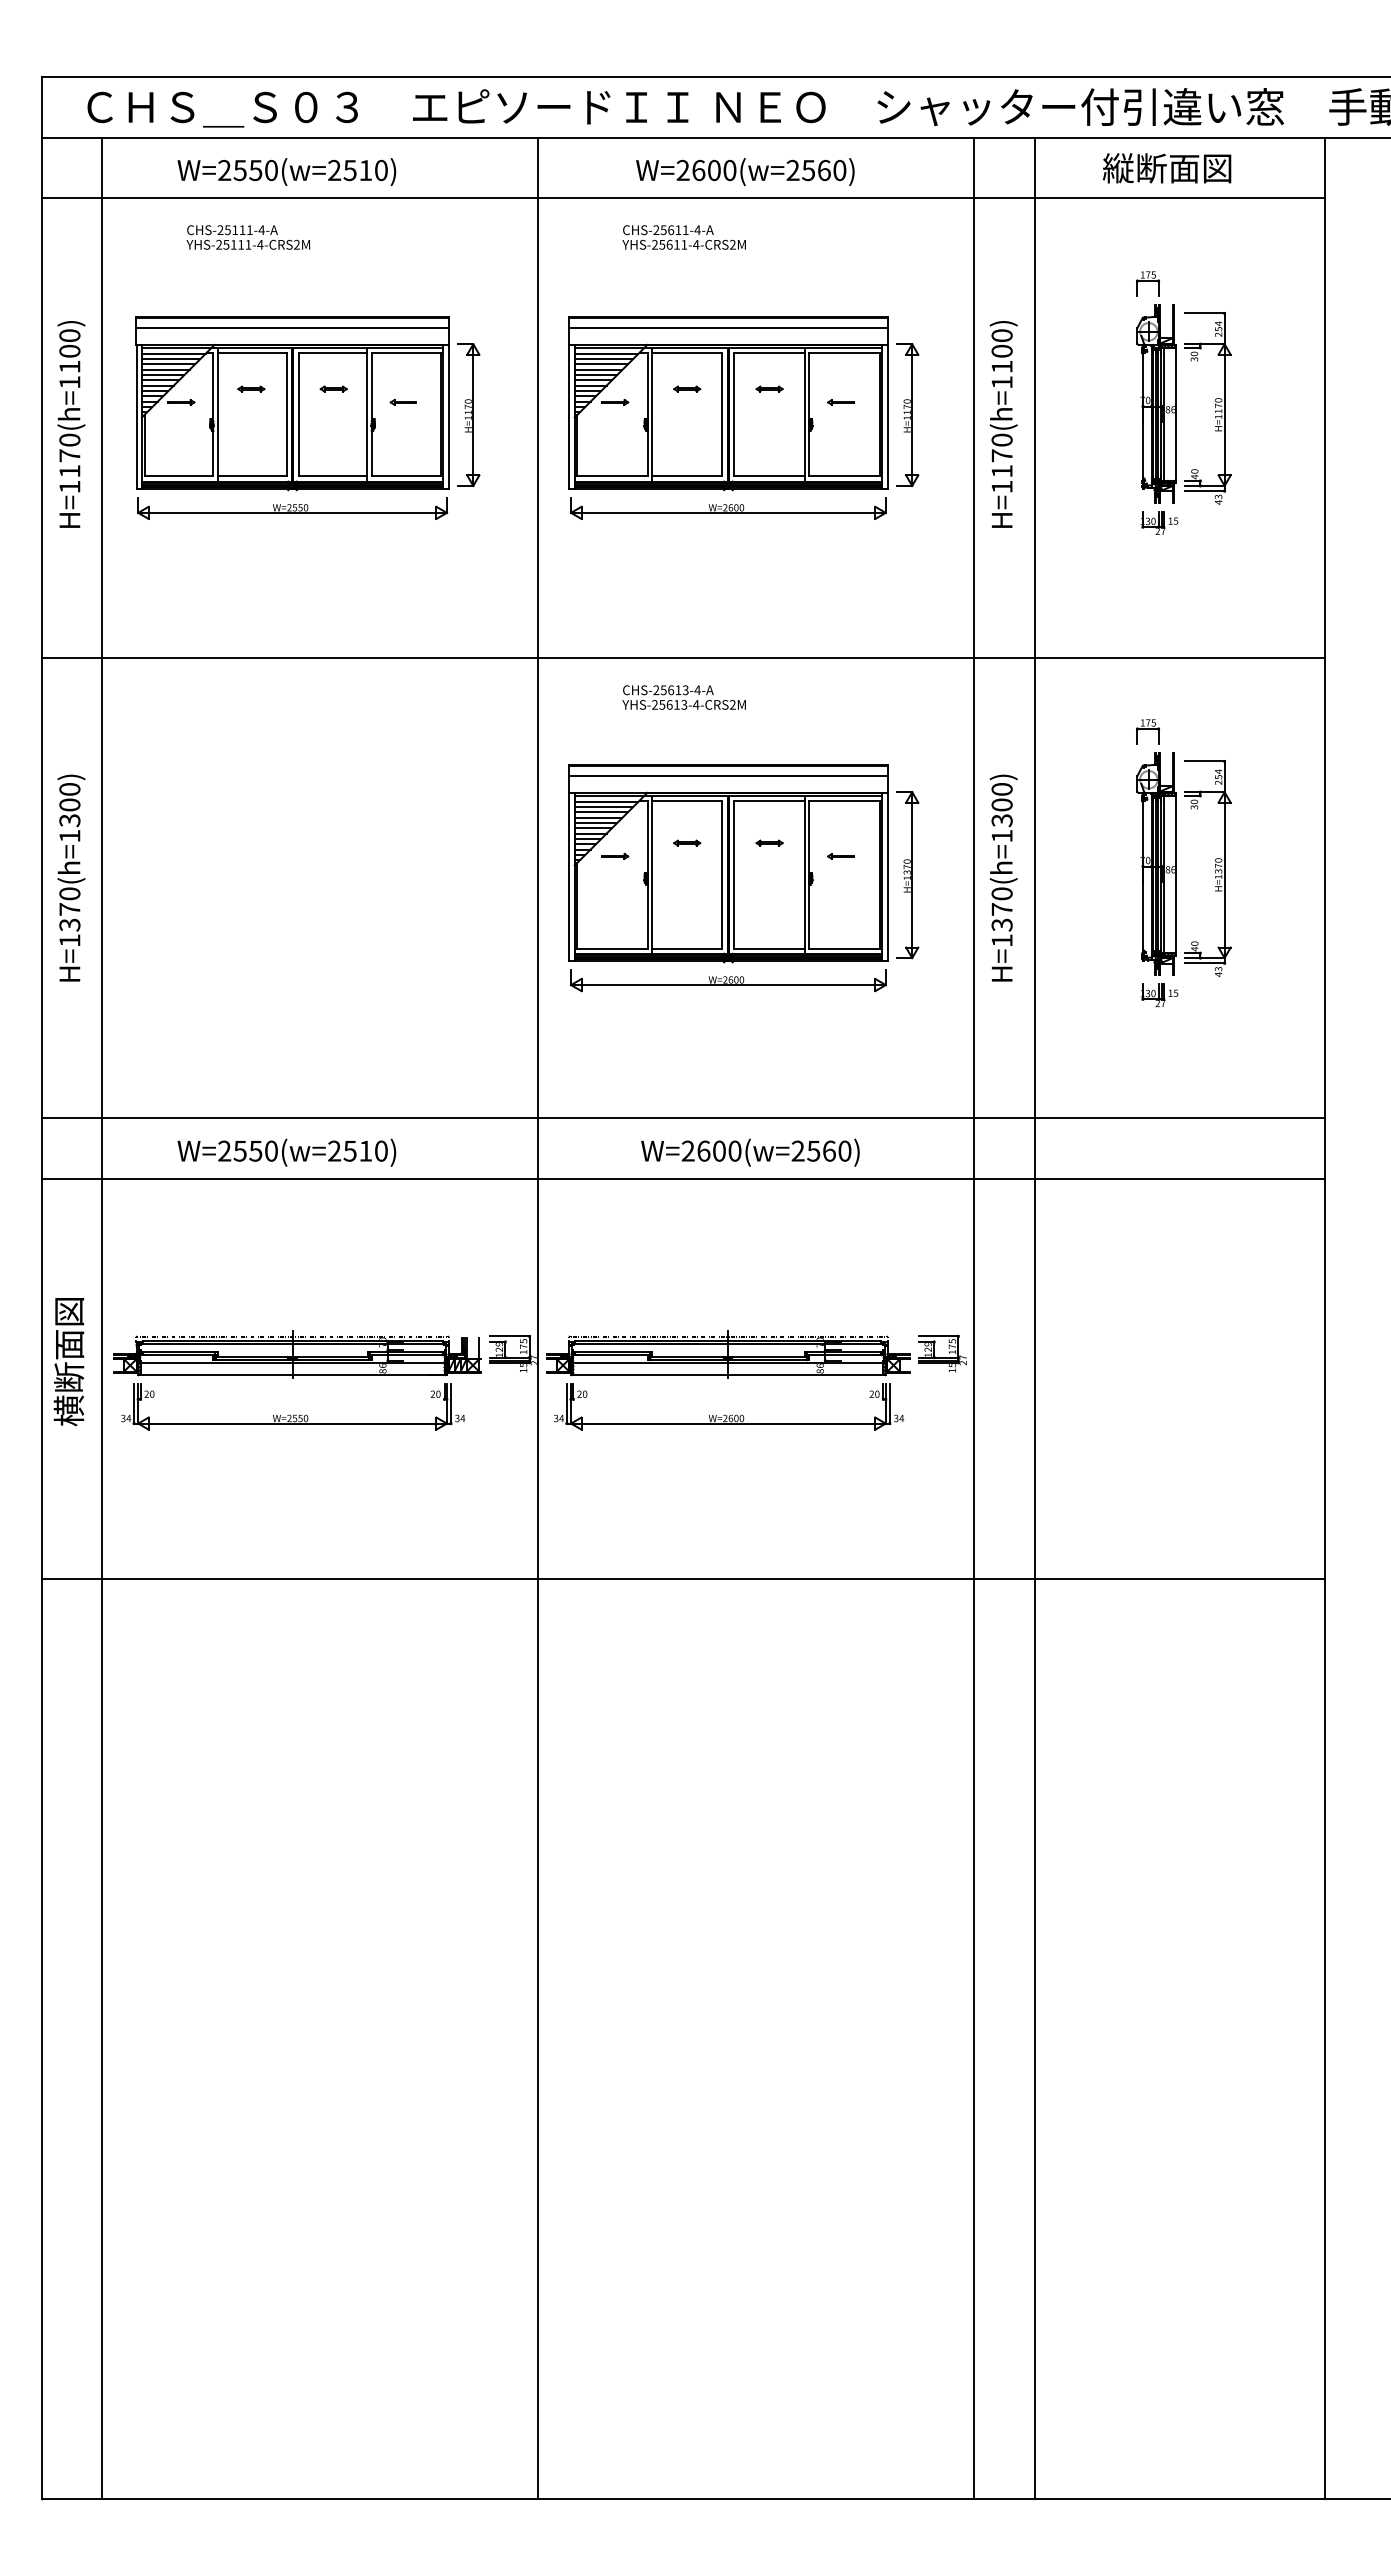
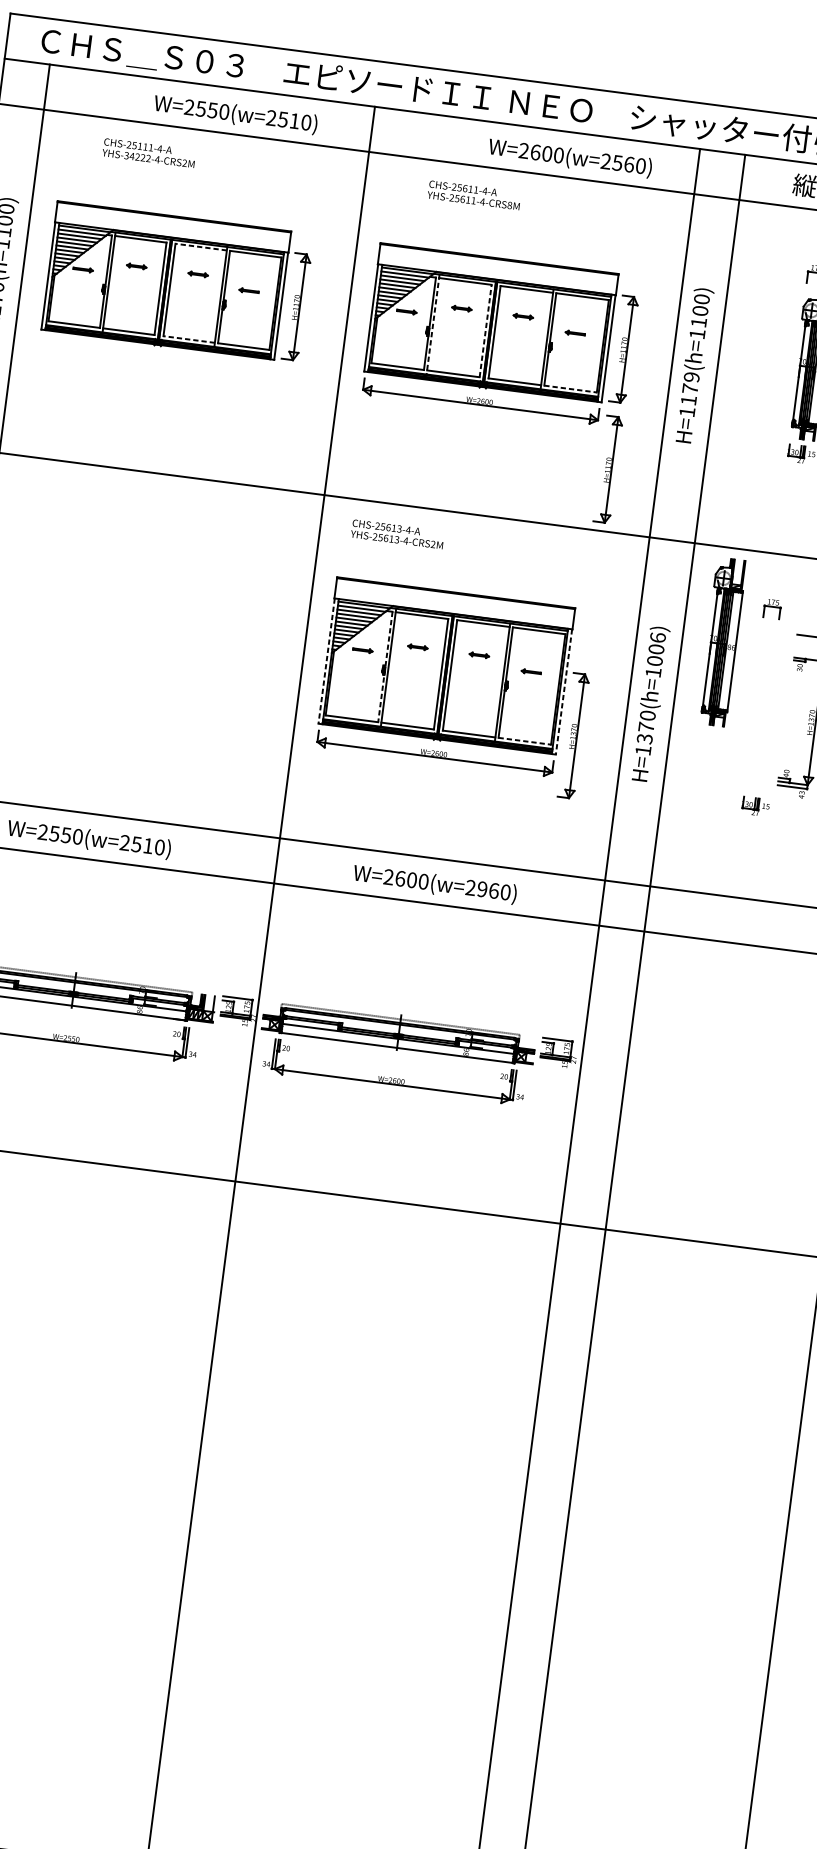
text: (286, 172) -> (235, 114), moved
text: (745, 172) -> (570, 158), moved
text: (233, 244) -> (137, 156), YHS-25111-4-CRS2M -> YHS-34222-4-CRS2M
text: (732, 244) -> (509, 205), YHS-25611-4-CRS2M -> YHS-25611-4-CRS8M
line: (292, 327) -> (173, 224), removed
line: (728, 327) -> (498, 266), removed
line: (332, 352) -> (200, 247), solid -> dashed
line: (652, 414) -> (433, 324), solid -> dashed
line: (722, 414) -> (485, 331), solid -> dashed
text: (1001, 439) -> (691, 376), H=1170(h=1100) -> H=1179(h=1100)
line: (332, 476) -> (188, 339), solid -> dashed
line: (844, 476) -> (570, 389), solid -> dashed
part: (292, 508) -> (155, 359), removed
part: (907, 575) -> (608, 469), added
text: (683, 697) -> (397, 534), moved
line: (728, 775) -> (455, 600), removed
text: (1001, 804) -> (656, 648), H=1370(h=1300) -> H=1370(h=1006)
part: (1156, 863) -> (721, 641), moved
line: (647, 875) -> (385, 667), solid -> dashed
part: (907, 875) -> (573, 736), moved
line: (569, 876) -> (326, 660), solid -> dashed
line: (887, 876) -> (564, 691), solid -> dashed
line: (844, 948) -> (524, 741), solid -> dashed
text: (813, 1150) -> (482, 888), W=2600(w=2560) -> W=2600(w=2960)

